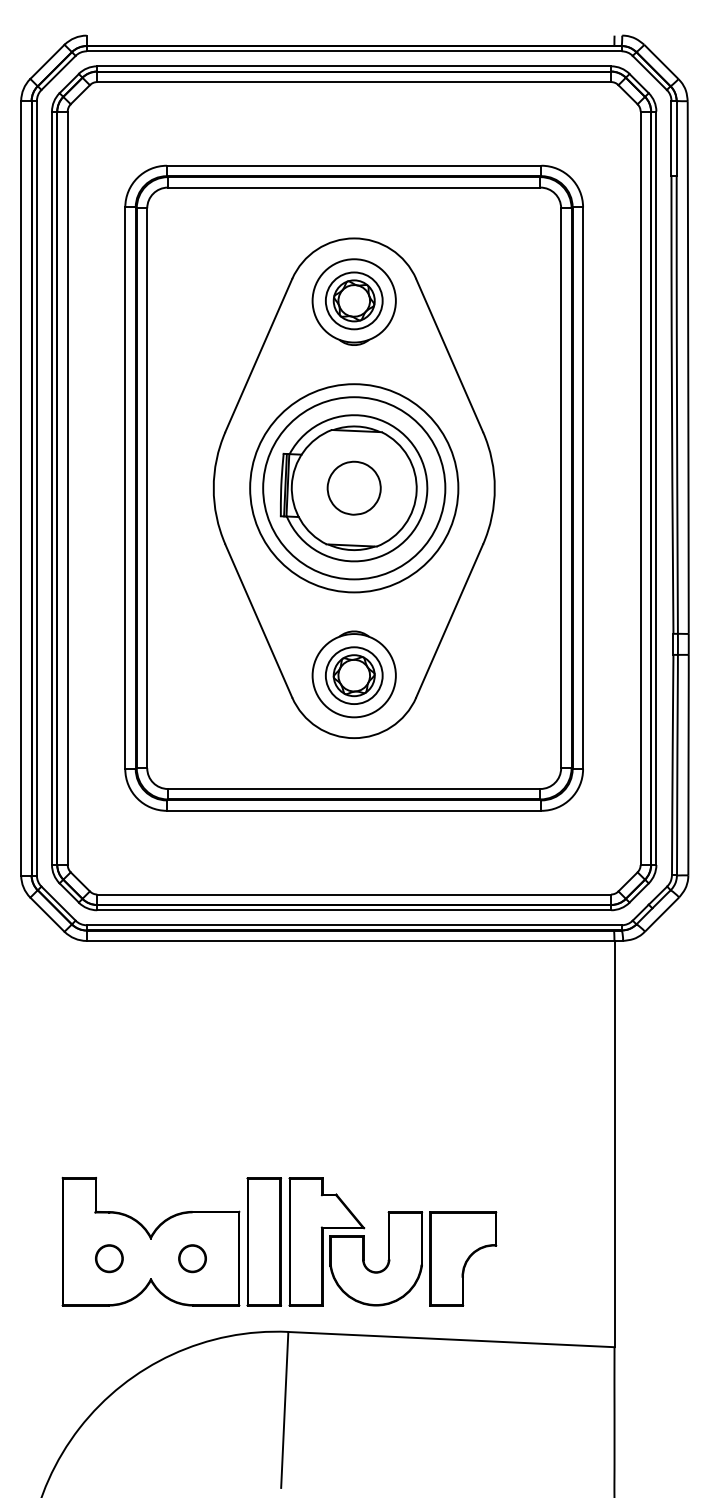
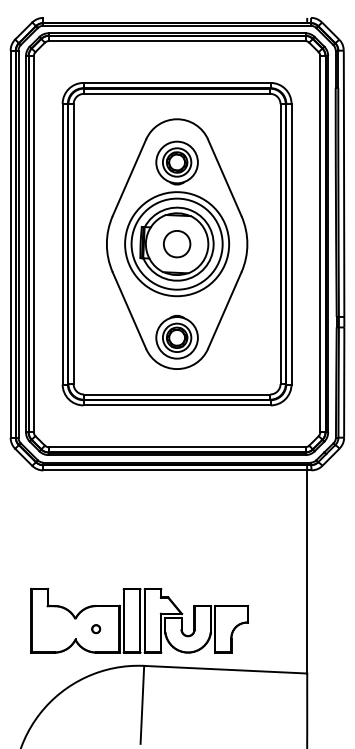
part: (352, 300) -> (176, 162), moved
circle: (108, 1257) -> (54, 628), removed
circle: (190, 1257) -> (95, 628), size x0.6

